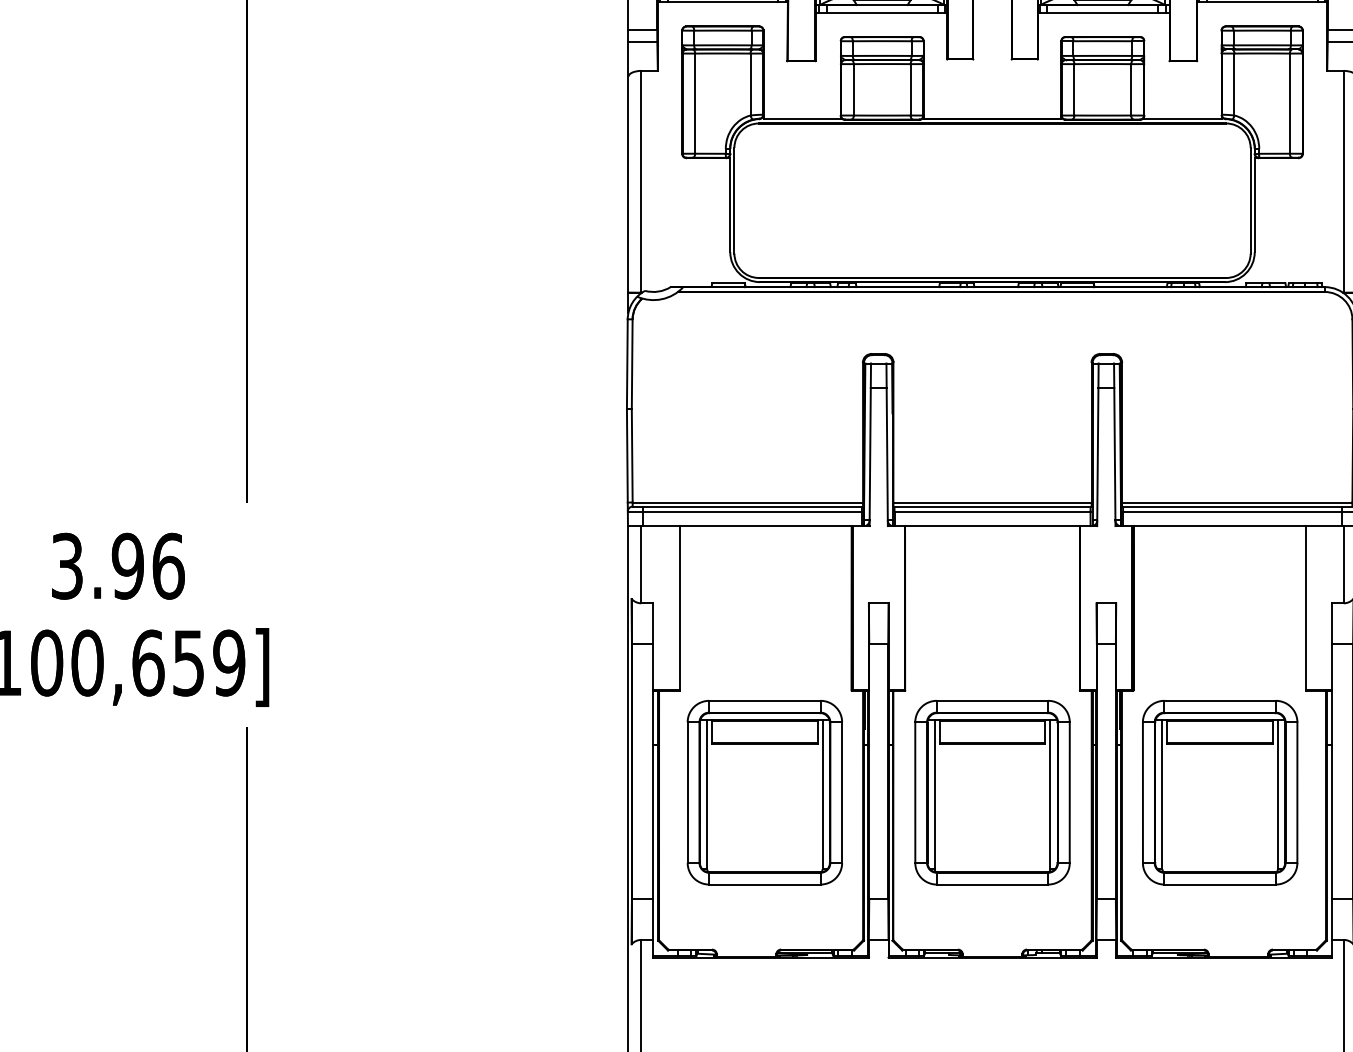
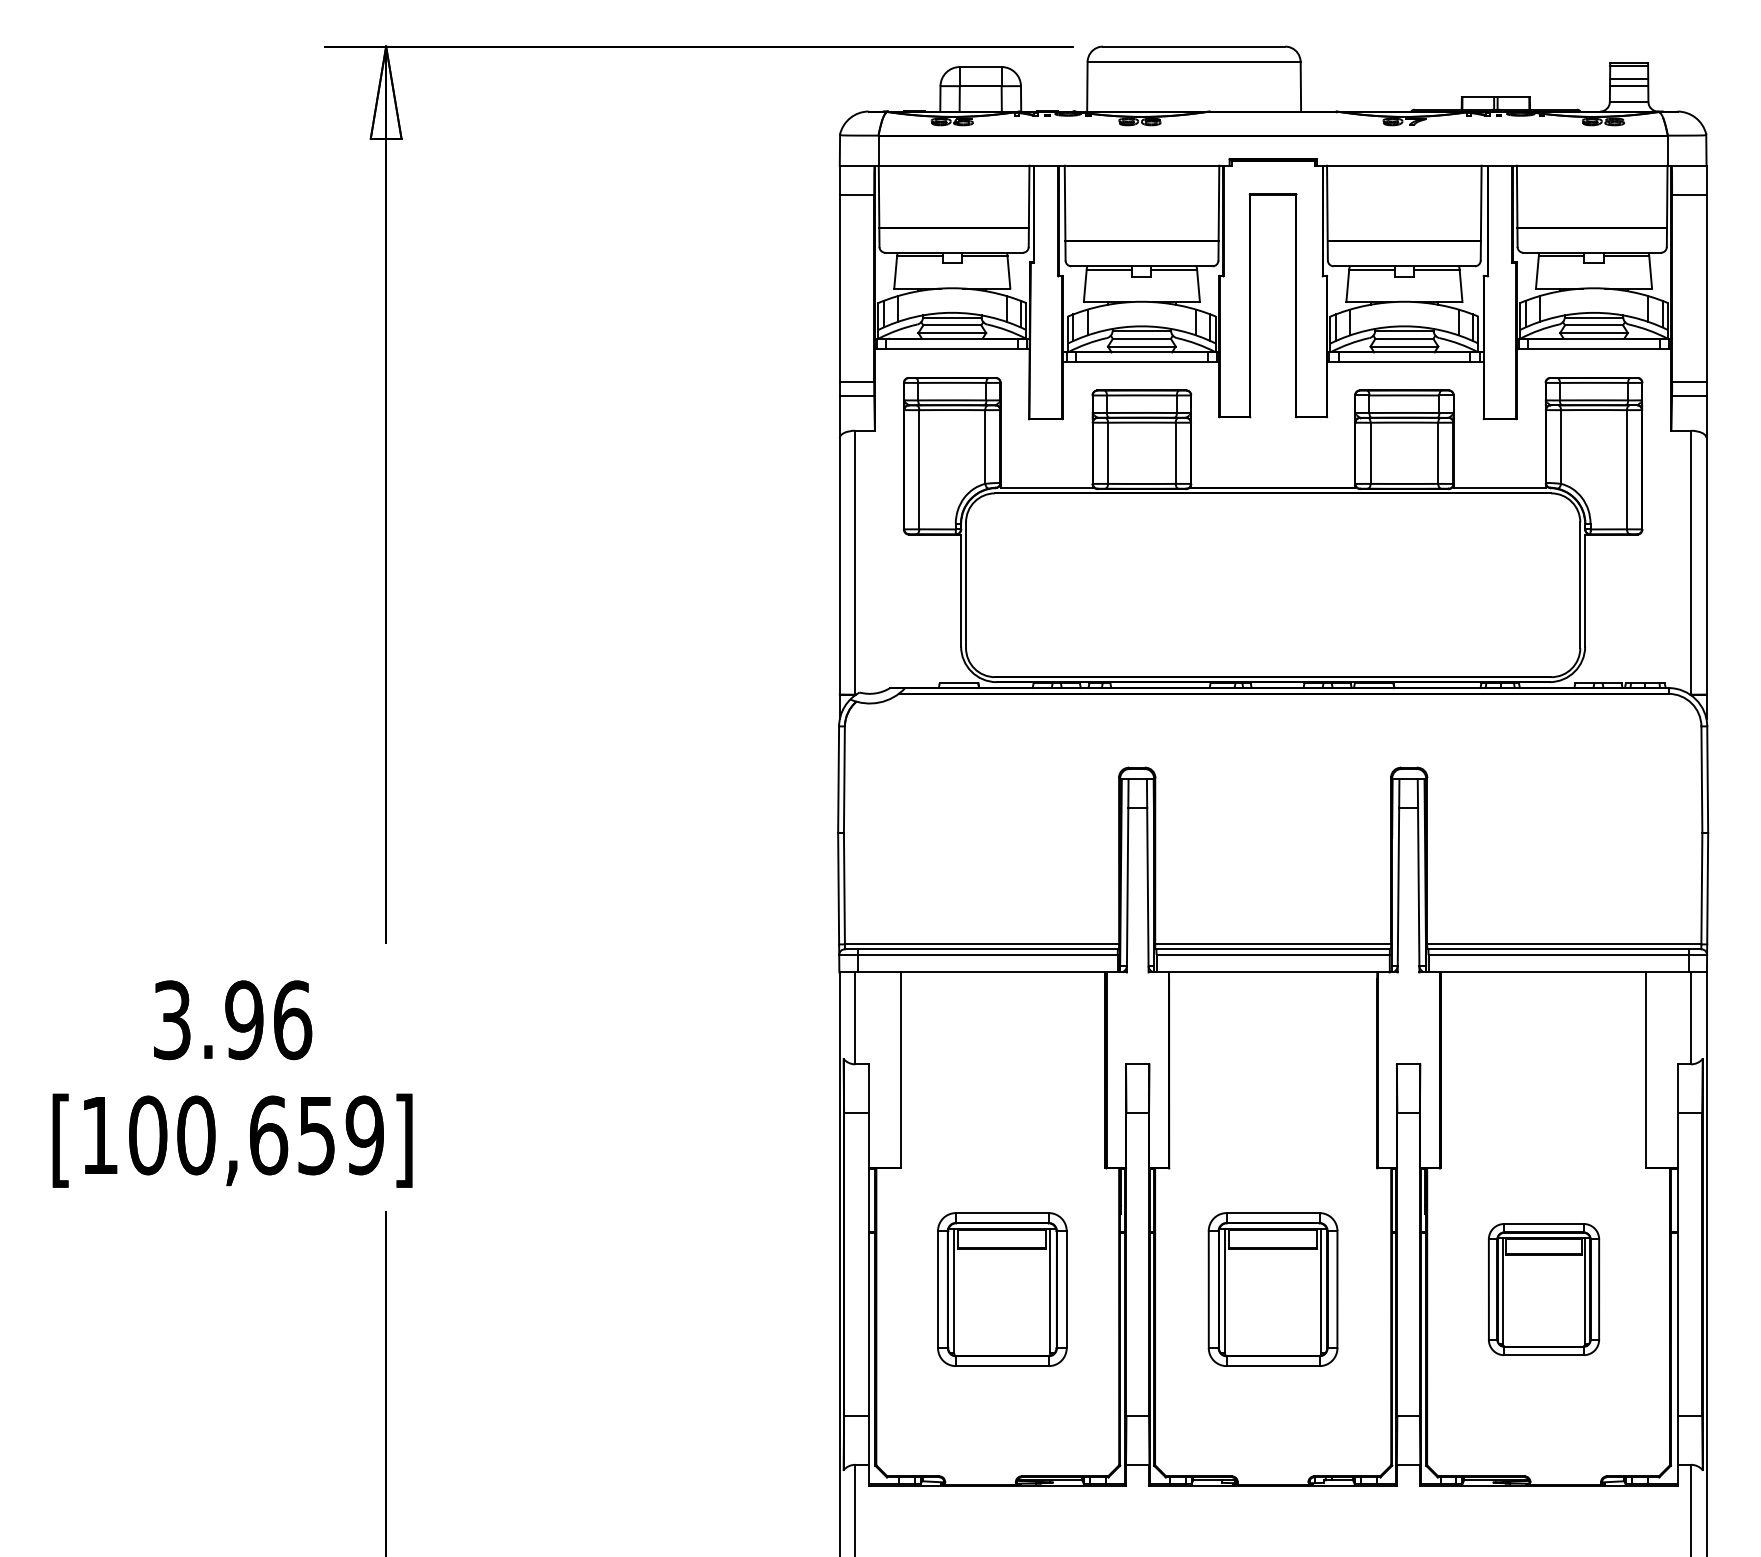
part: (765, 792) -> (1002, 1289), size x0.7
part: (991, 792) -> (1272, 1289), size x0.7
part: (1219, 792) -> (1543, 1289), size x0.6

